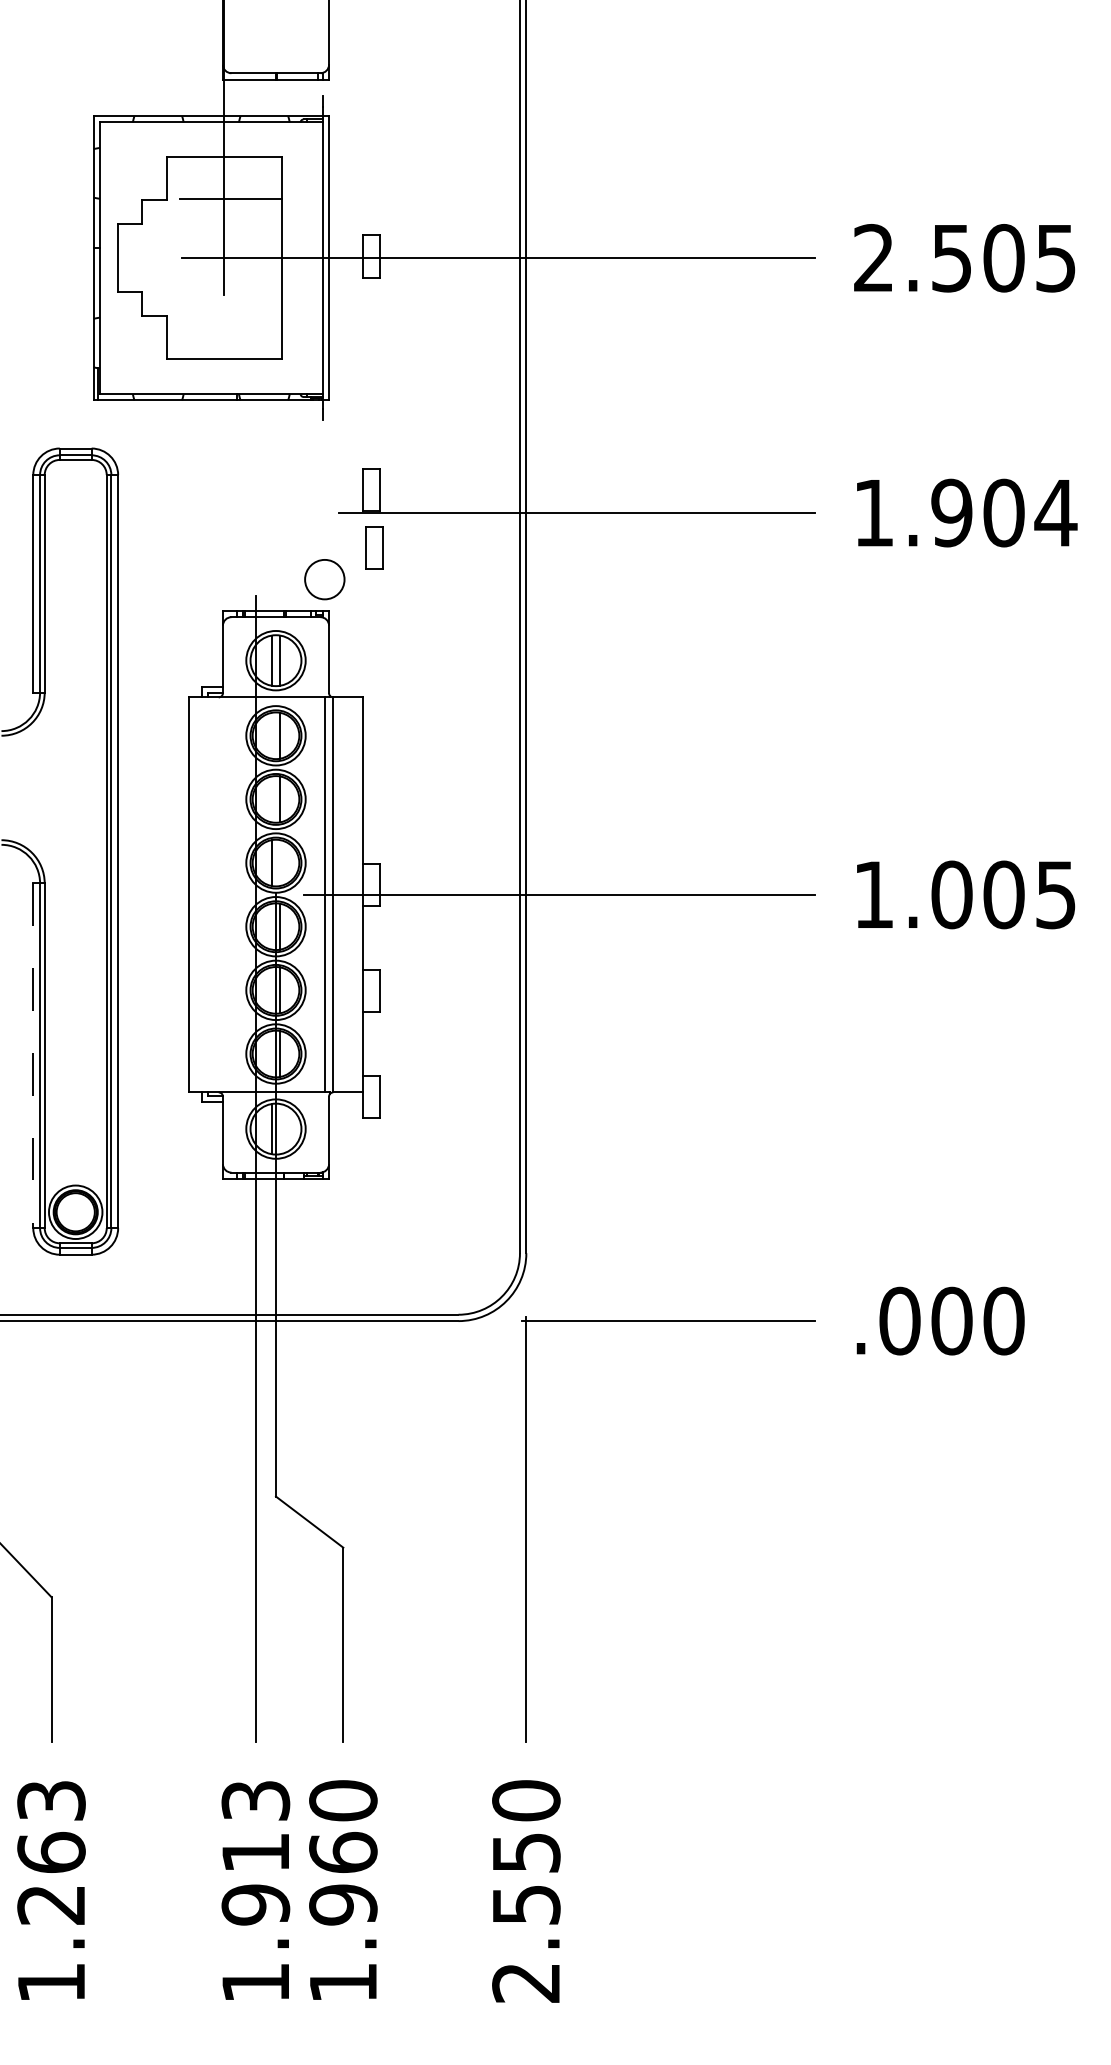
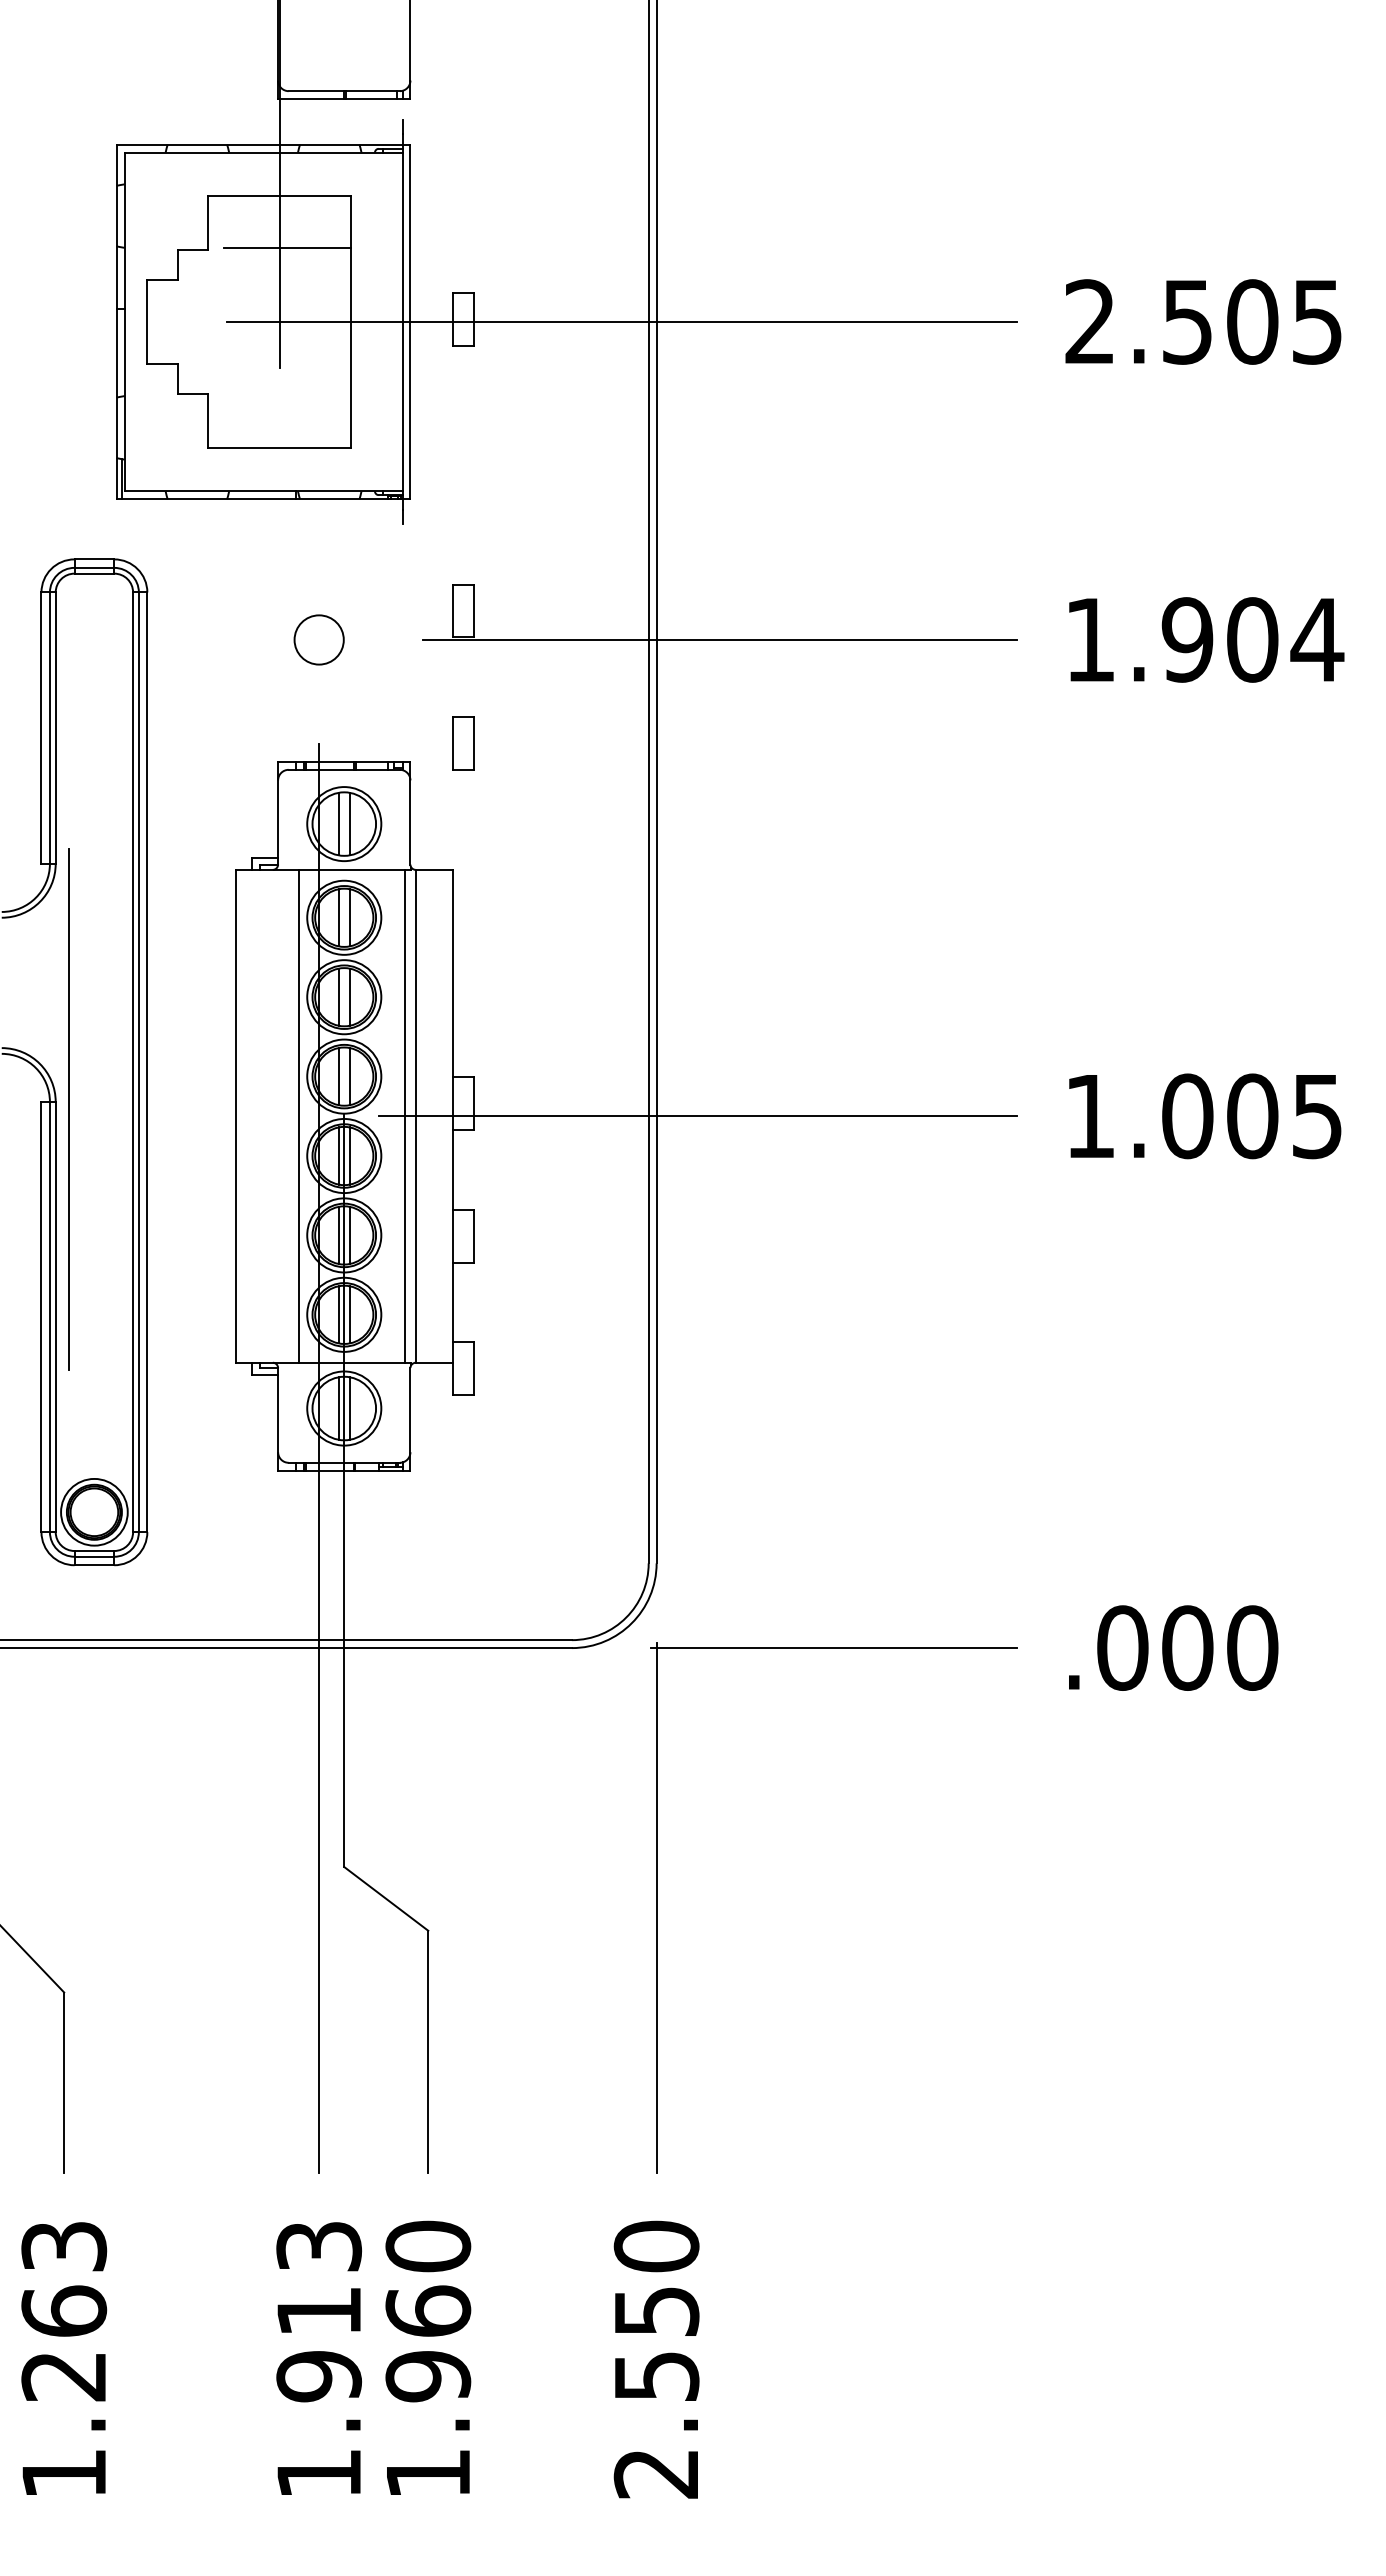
part: (374, 547) -> (463, 743), moved
circle: (324, 579) -> (318, 639), moved
line: (271, 735) -> (338, 917), added
line: (271, 798) -> (338, 996), added
line: (280, 862) -> (349, 1076), added
line: (55, 888) -> (69, 1108), added
line: (240, 894) -> (299, 1115), added
line: (271, 926) -> (338, 1155), added
line: (271, 990) -> (338, 1235), added
line: (271, 1053) -> (338, 1314), added
line: (33, 1056) -> (41, 1317), dashed -> solid
line: (280, 1129) -> (349, 1408), added

